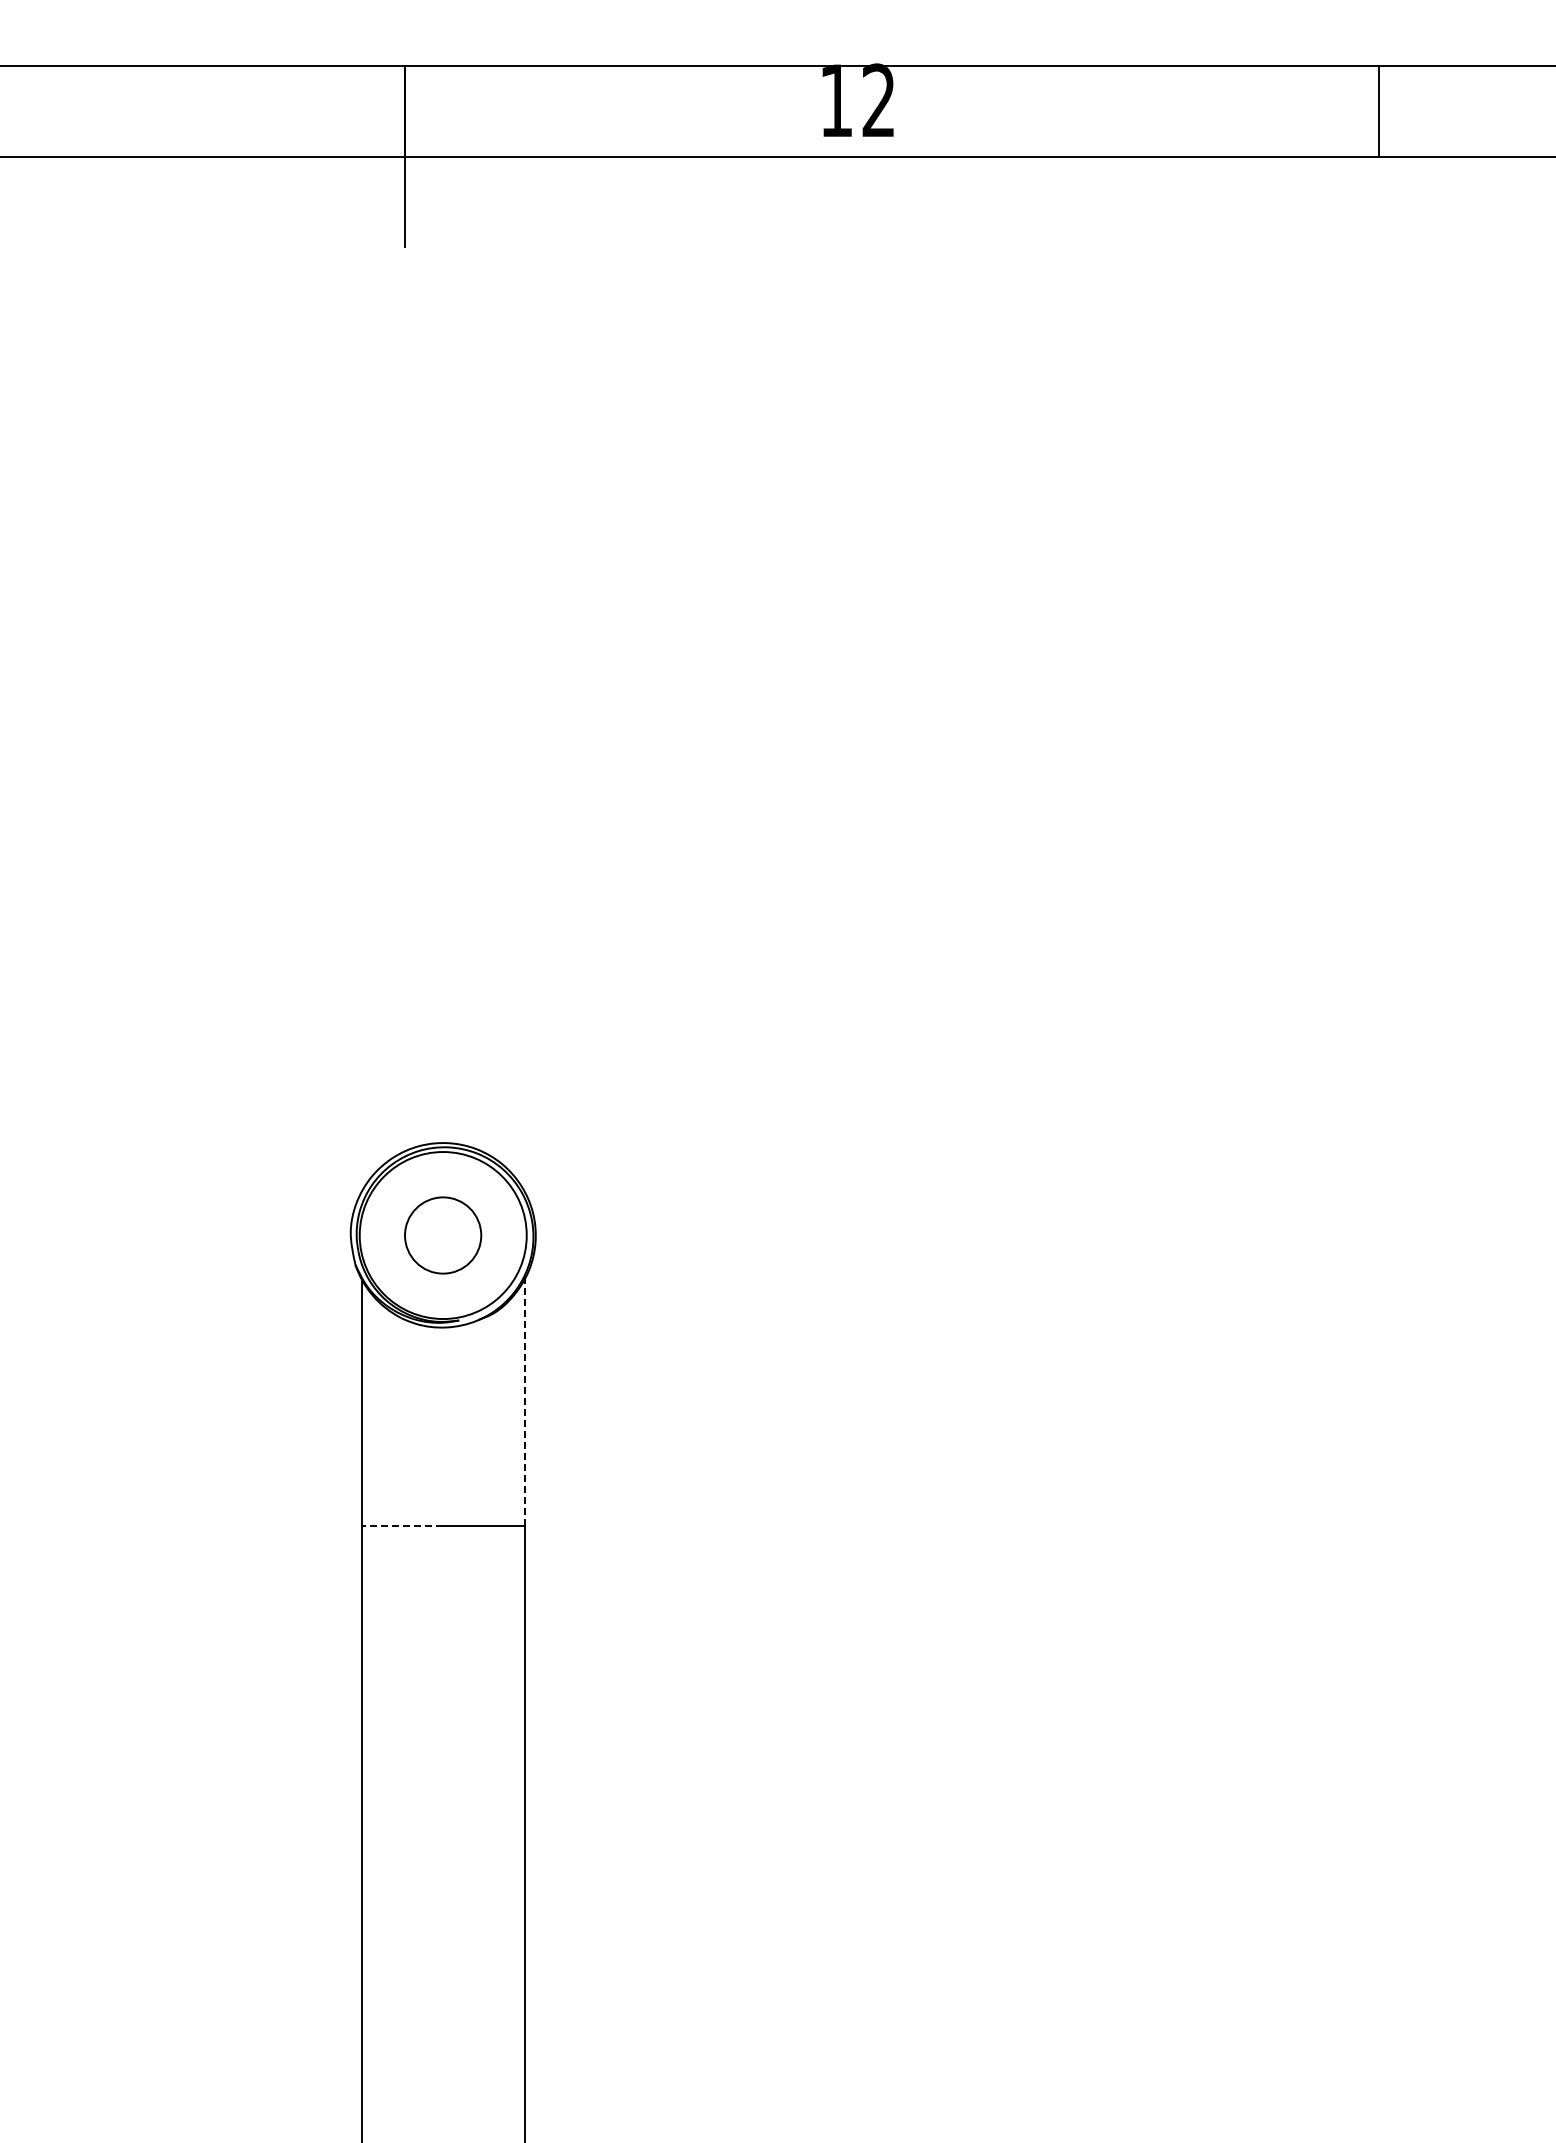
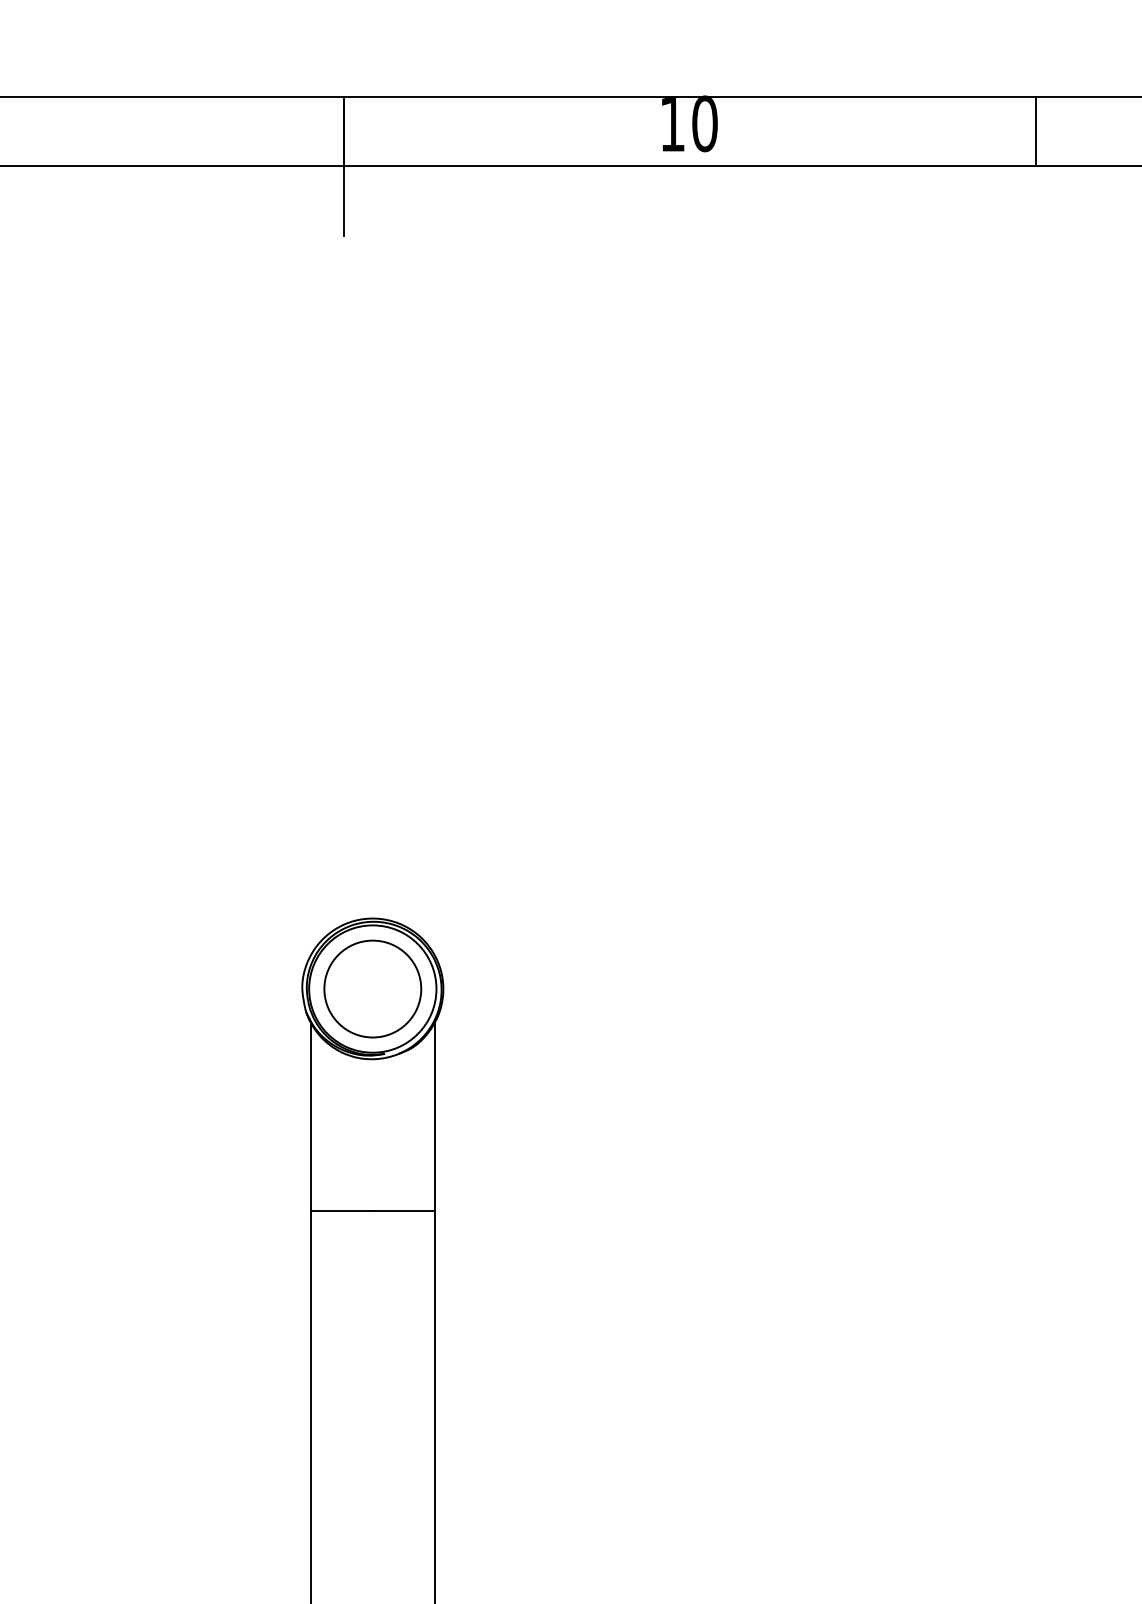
text: (878, 100) -> (704, 123), 12 -> 10
line: (1379, 110) -> (1036, 131), moved
circle: (442, 1235) -> (372, 989), size x1.67
line: (524, 1400) -> (434, 1114), dashed -> solid
line: (402, 1525) -> (341, 1210), dashed -> solid

